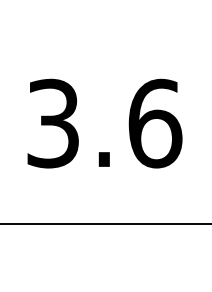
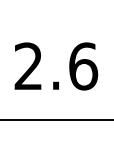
text: (52, 123) -> (28, 66), 3.6 -> 2.6

